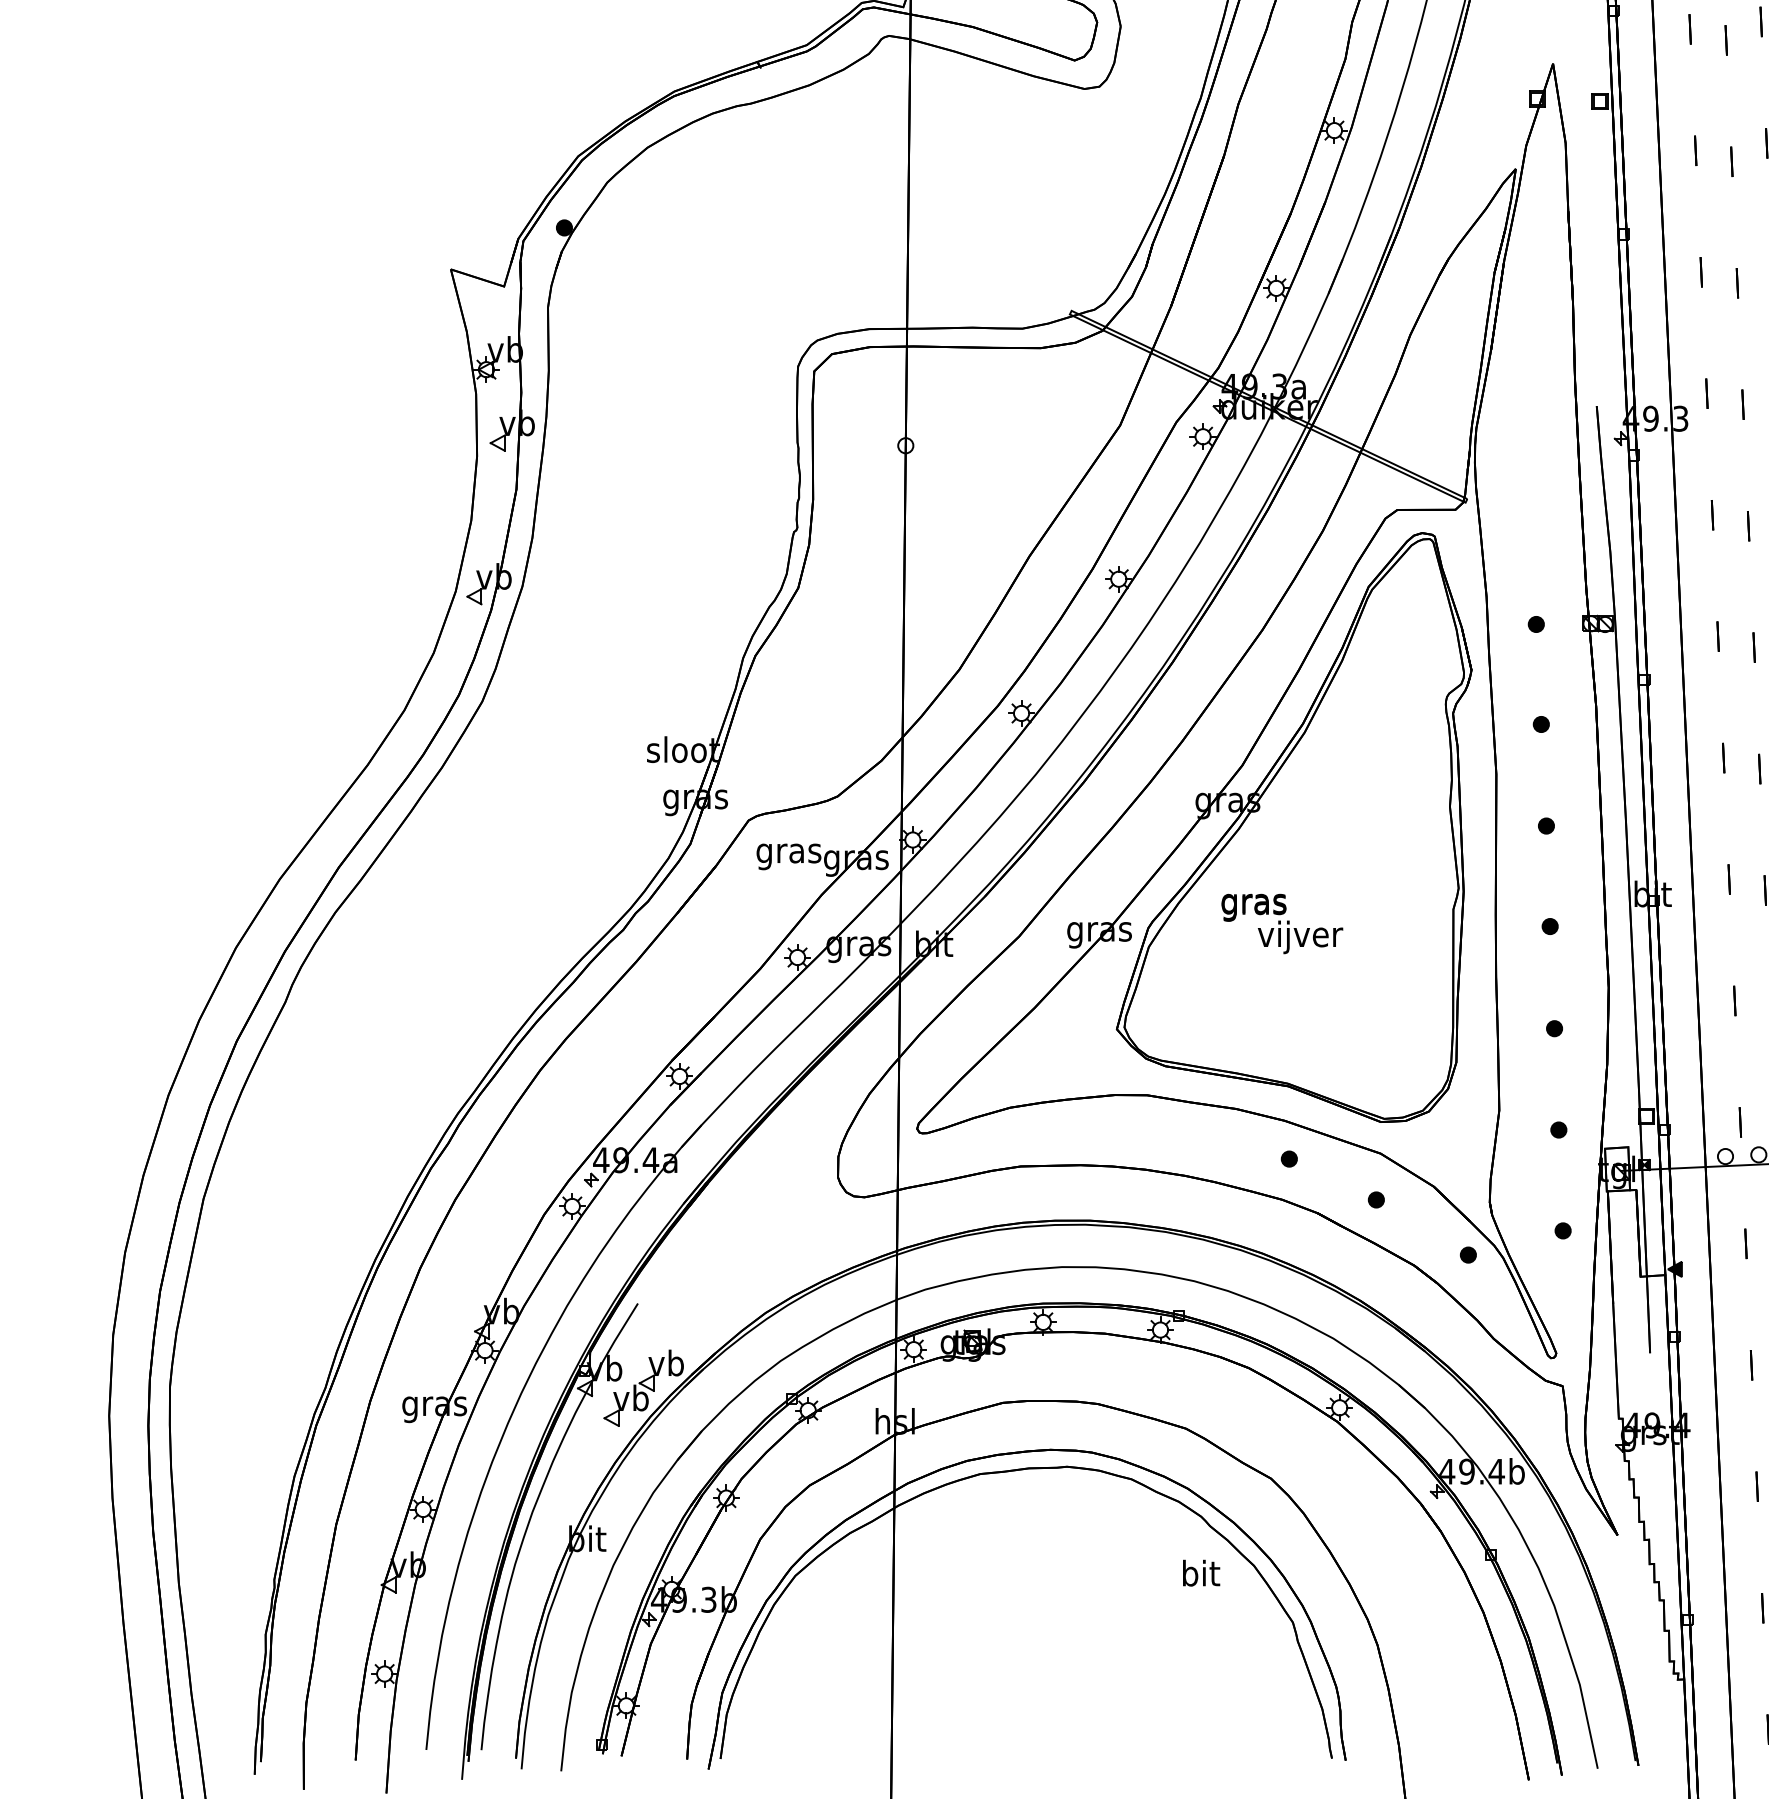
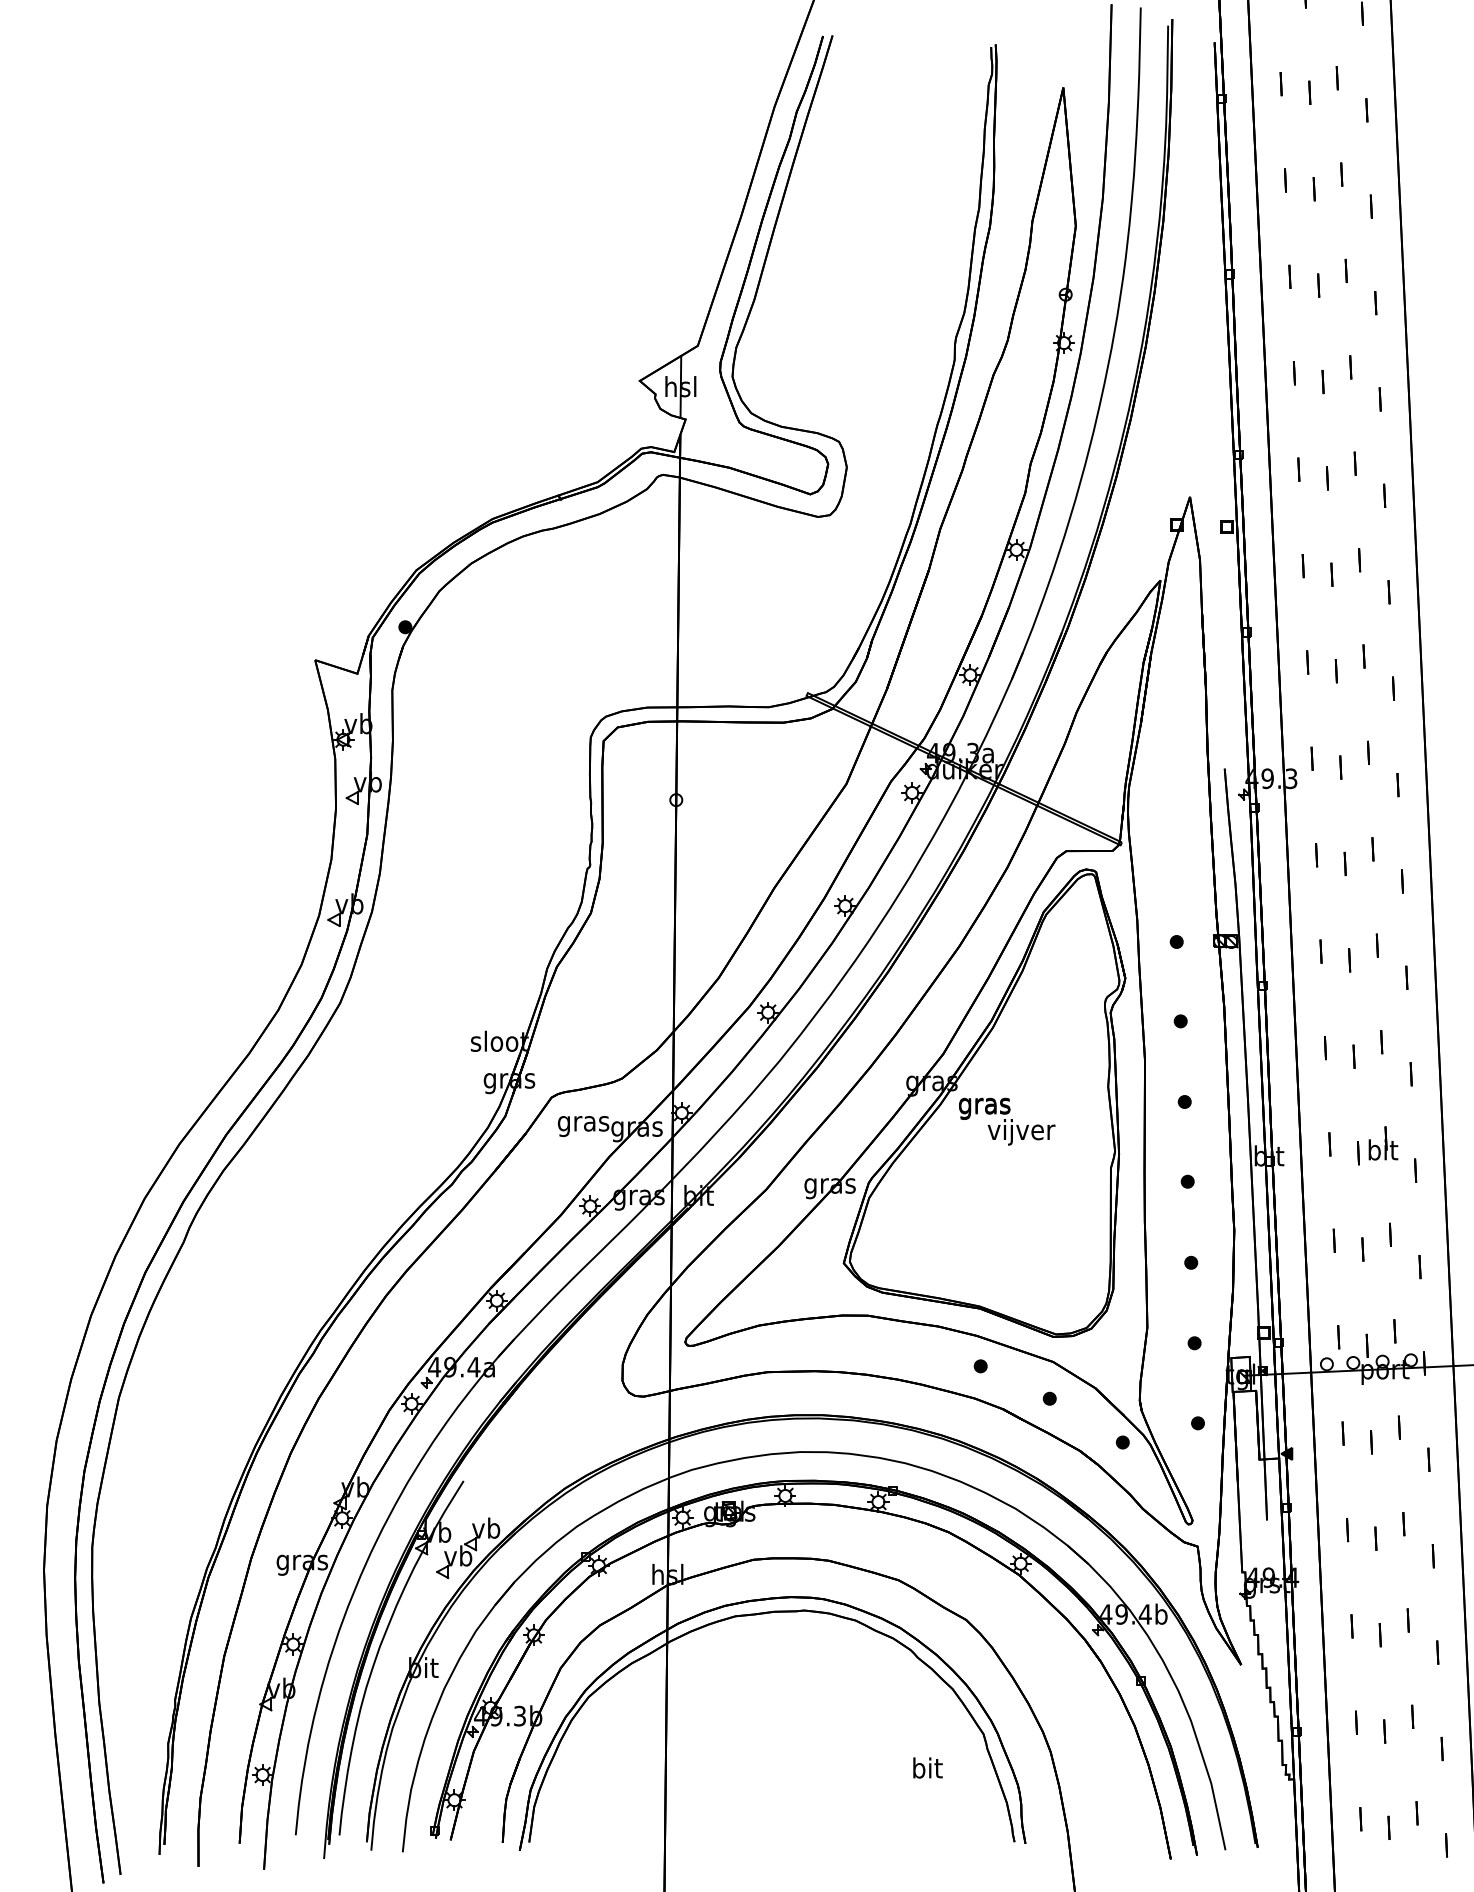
text: (1282, 923) -> (1007, 1121), moved
text: (1200, 1572) -> (927, 1767), moved

